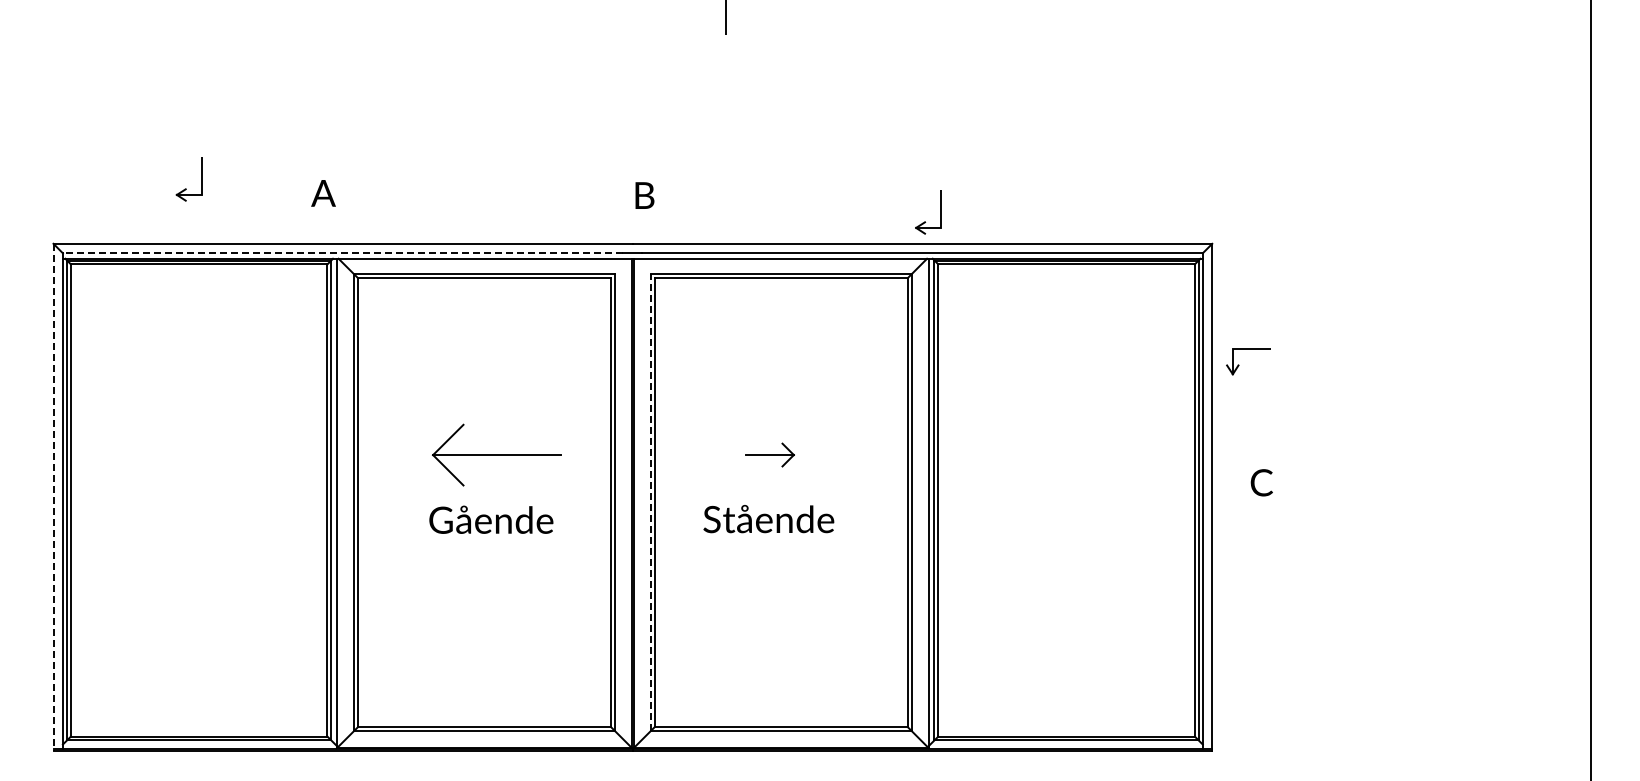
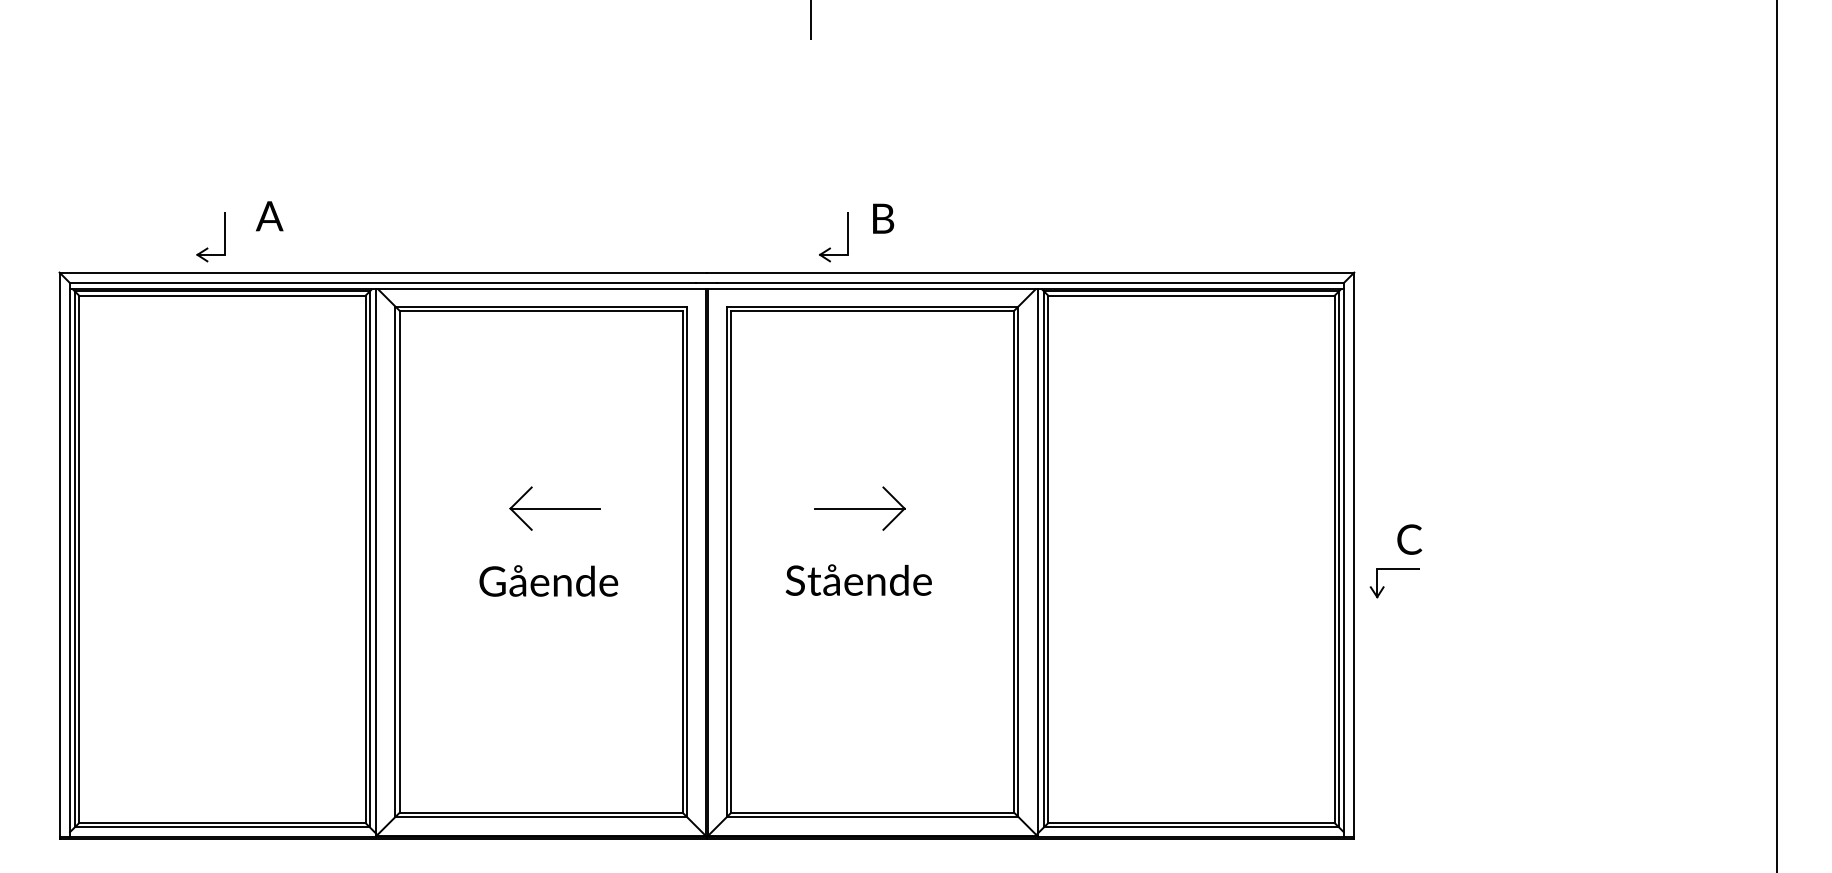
part: (186, 188) -> (208, 247), moved
text: (323, 193) -> (269, 216), moved
text: (644, 195) -> (883, 218), moved
part: (925, 221) -> (830, 247), moved
line: (342, 253) -> (382, 283), dashed -> solid
part: (1239, 365) -> (1384, 587), moved
part: (496, 454) -> (554, 508), size x0.62
part: (769, 454) -> (859, 508), size x1.67
line: (53, 497) -> (59, 556), dashed -> solid
line: (650, 502) -> (726, 561), dashed -> solid

